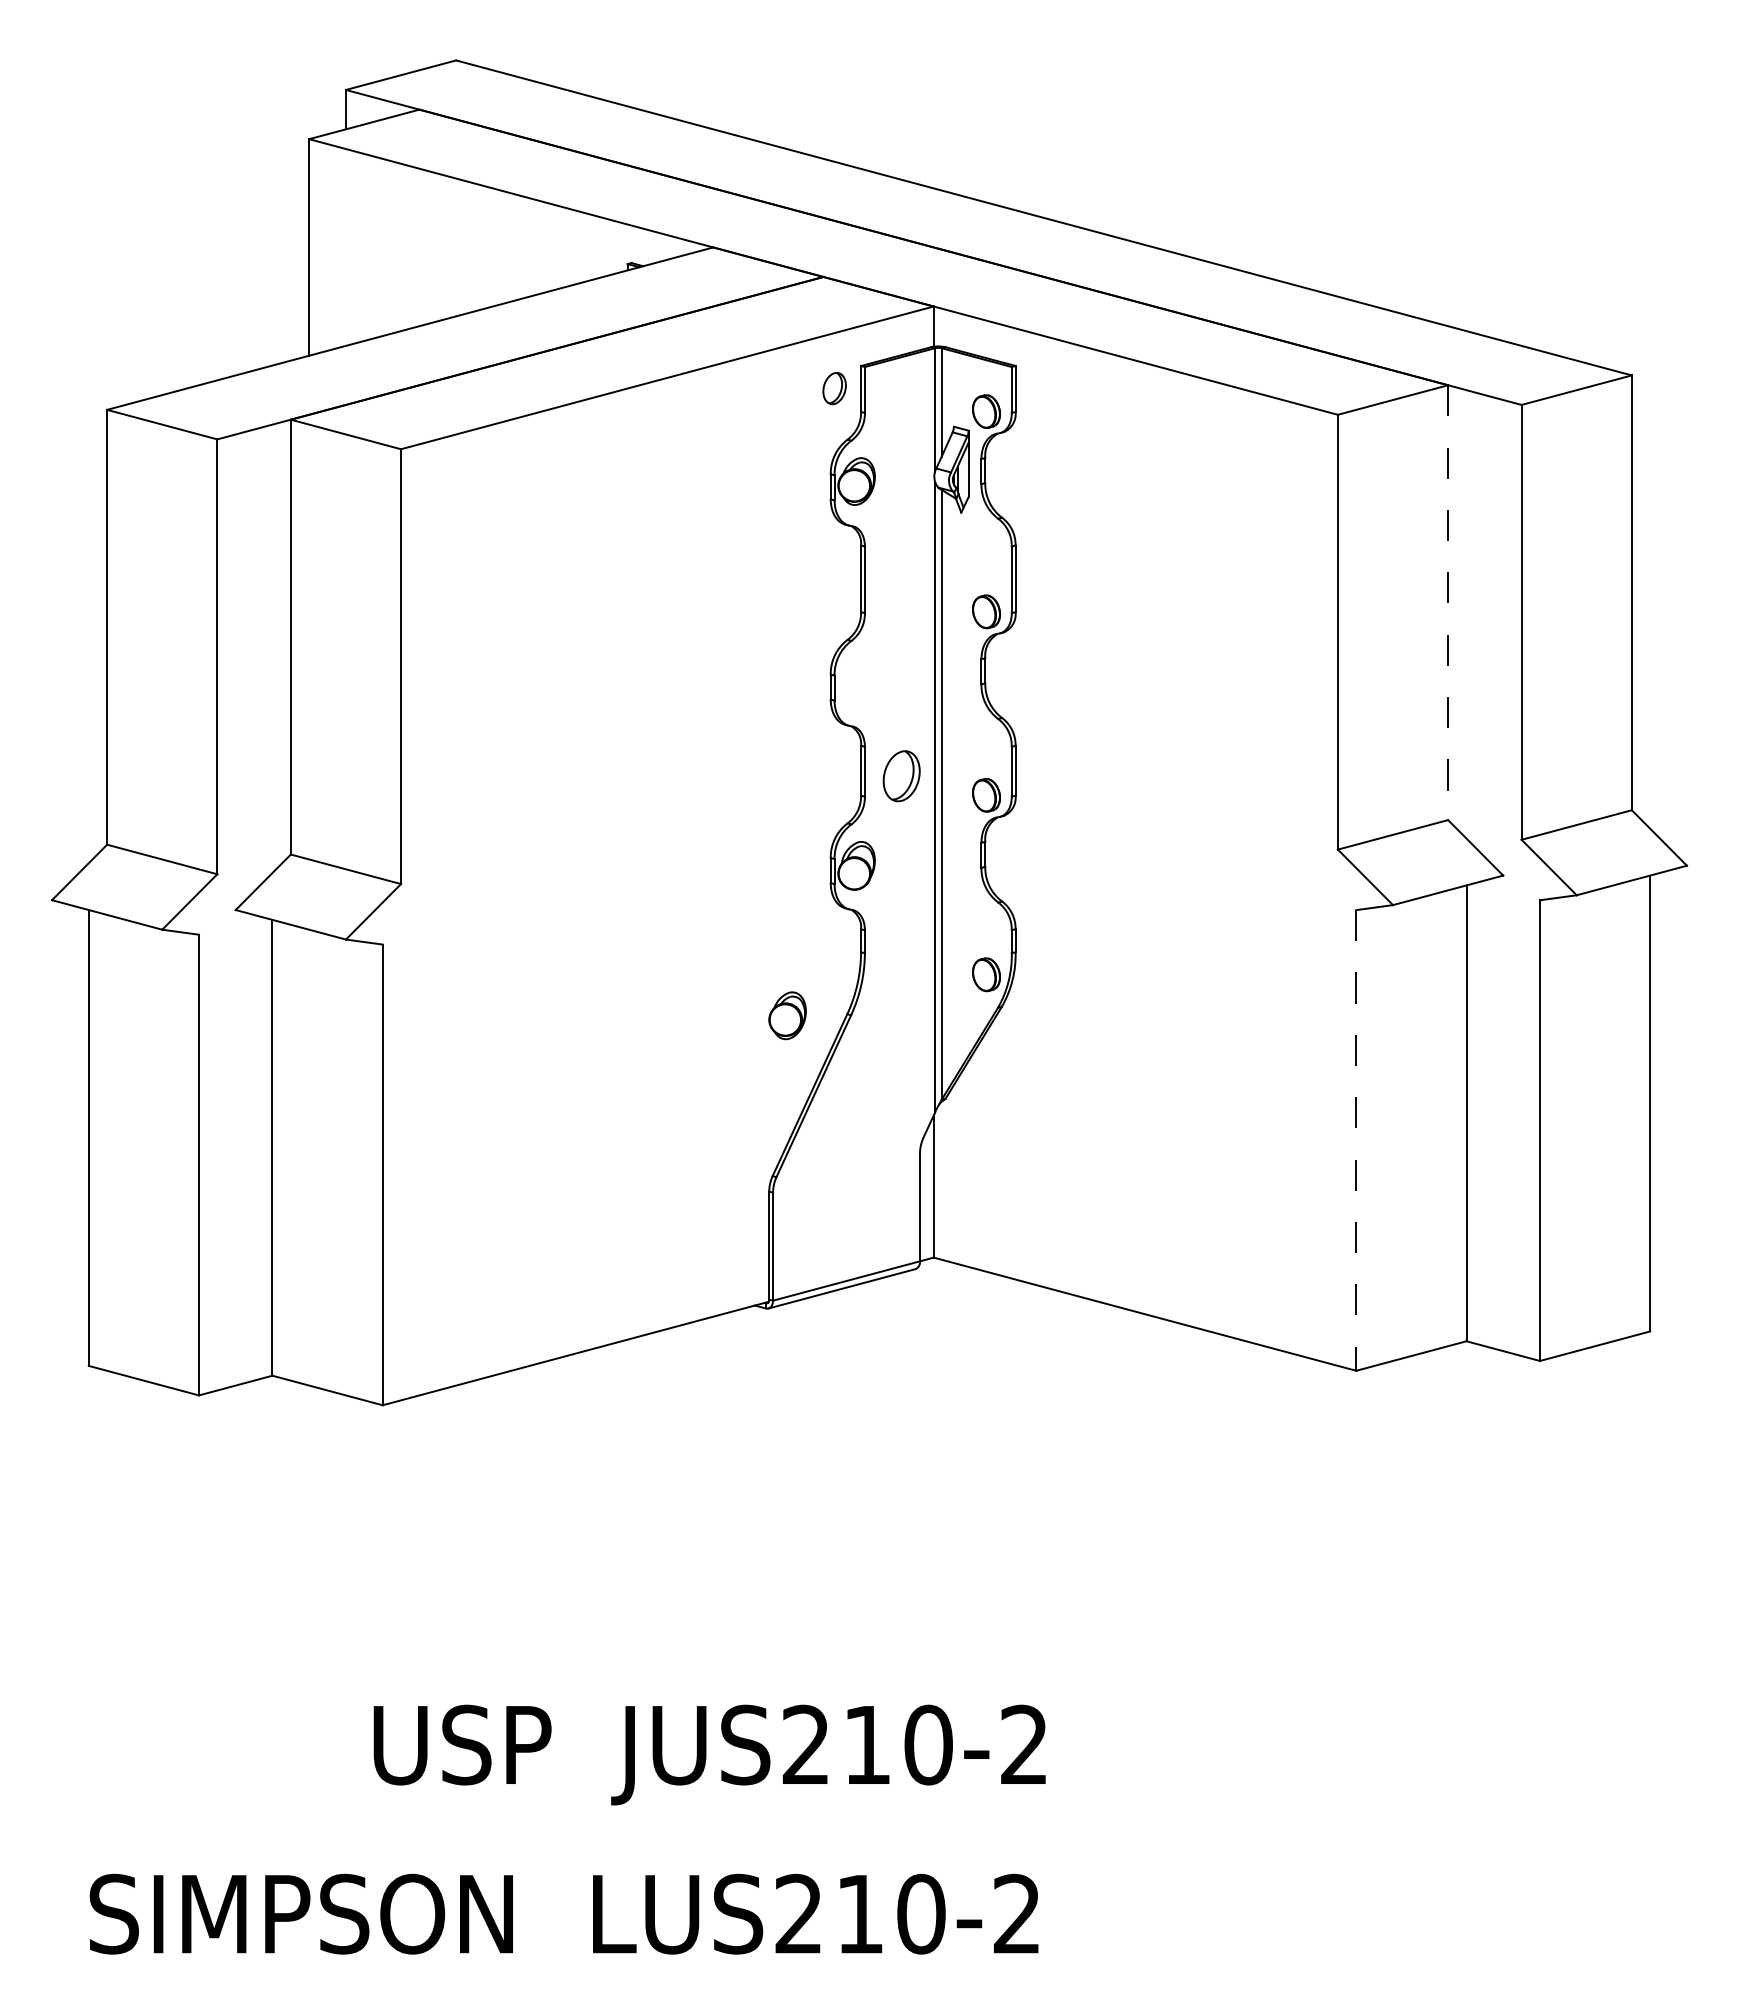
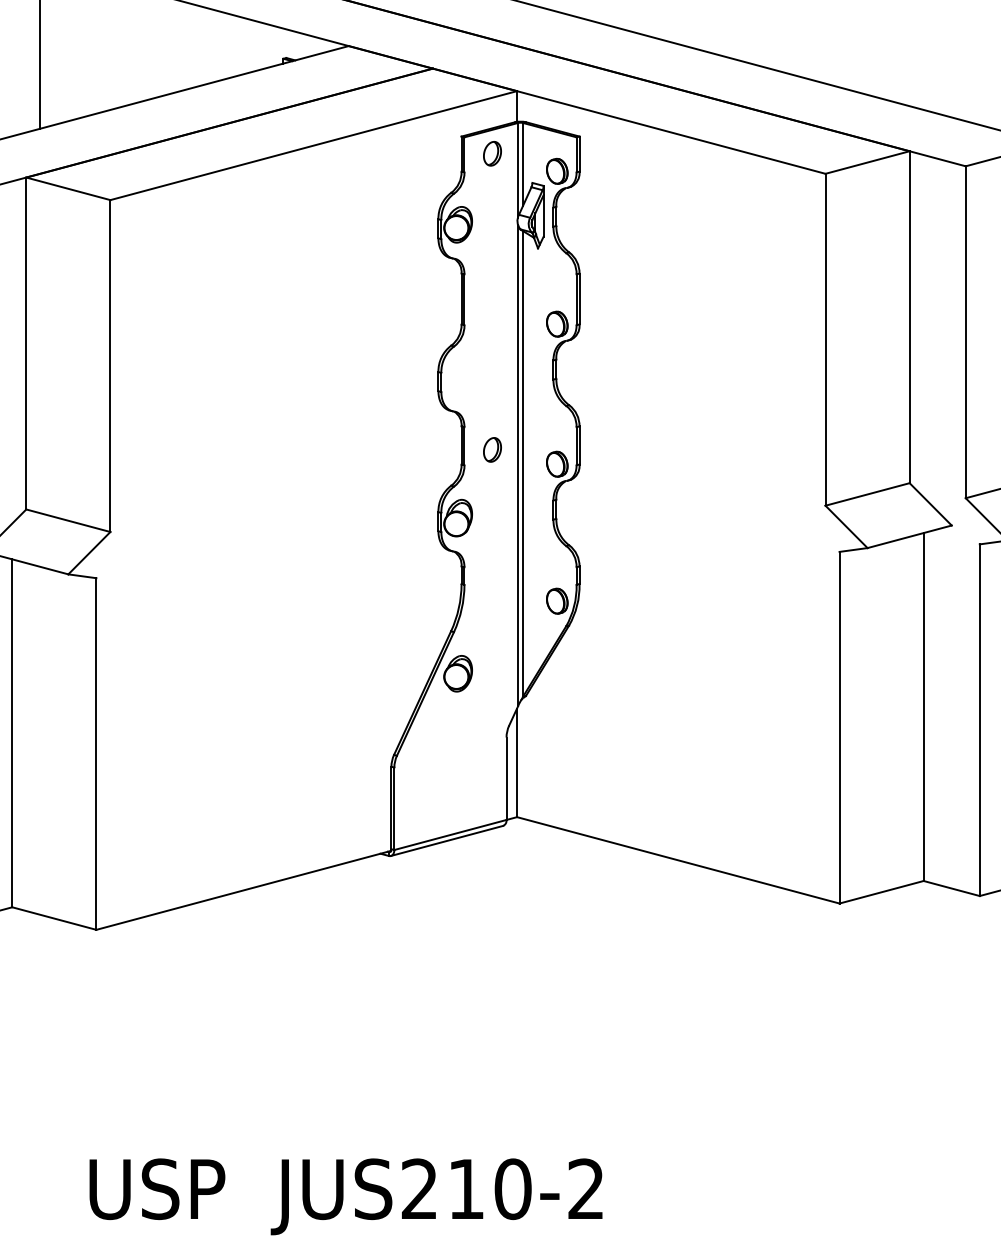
part: (834, 388) -> (492, 153), moved
line: (1448, 603) -> (909, 317), dashed -> solid
part: (901, 776) -> (492, 449), size x0.62
part: (787, 1015) -> (458, 673), moved
line: (1356, 1140) -> (839, 727), dashed -> solid

